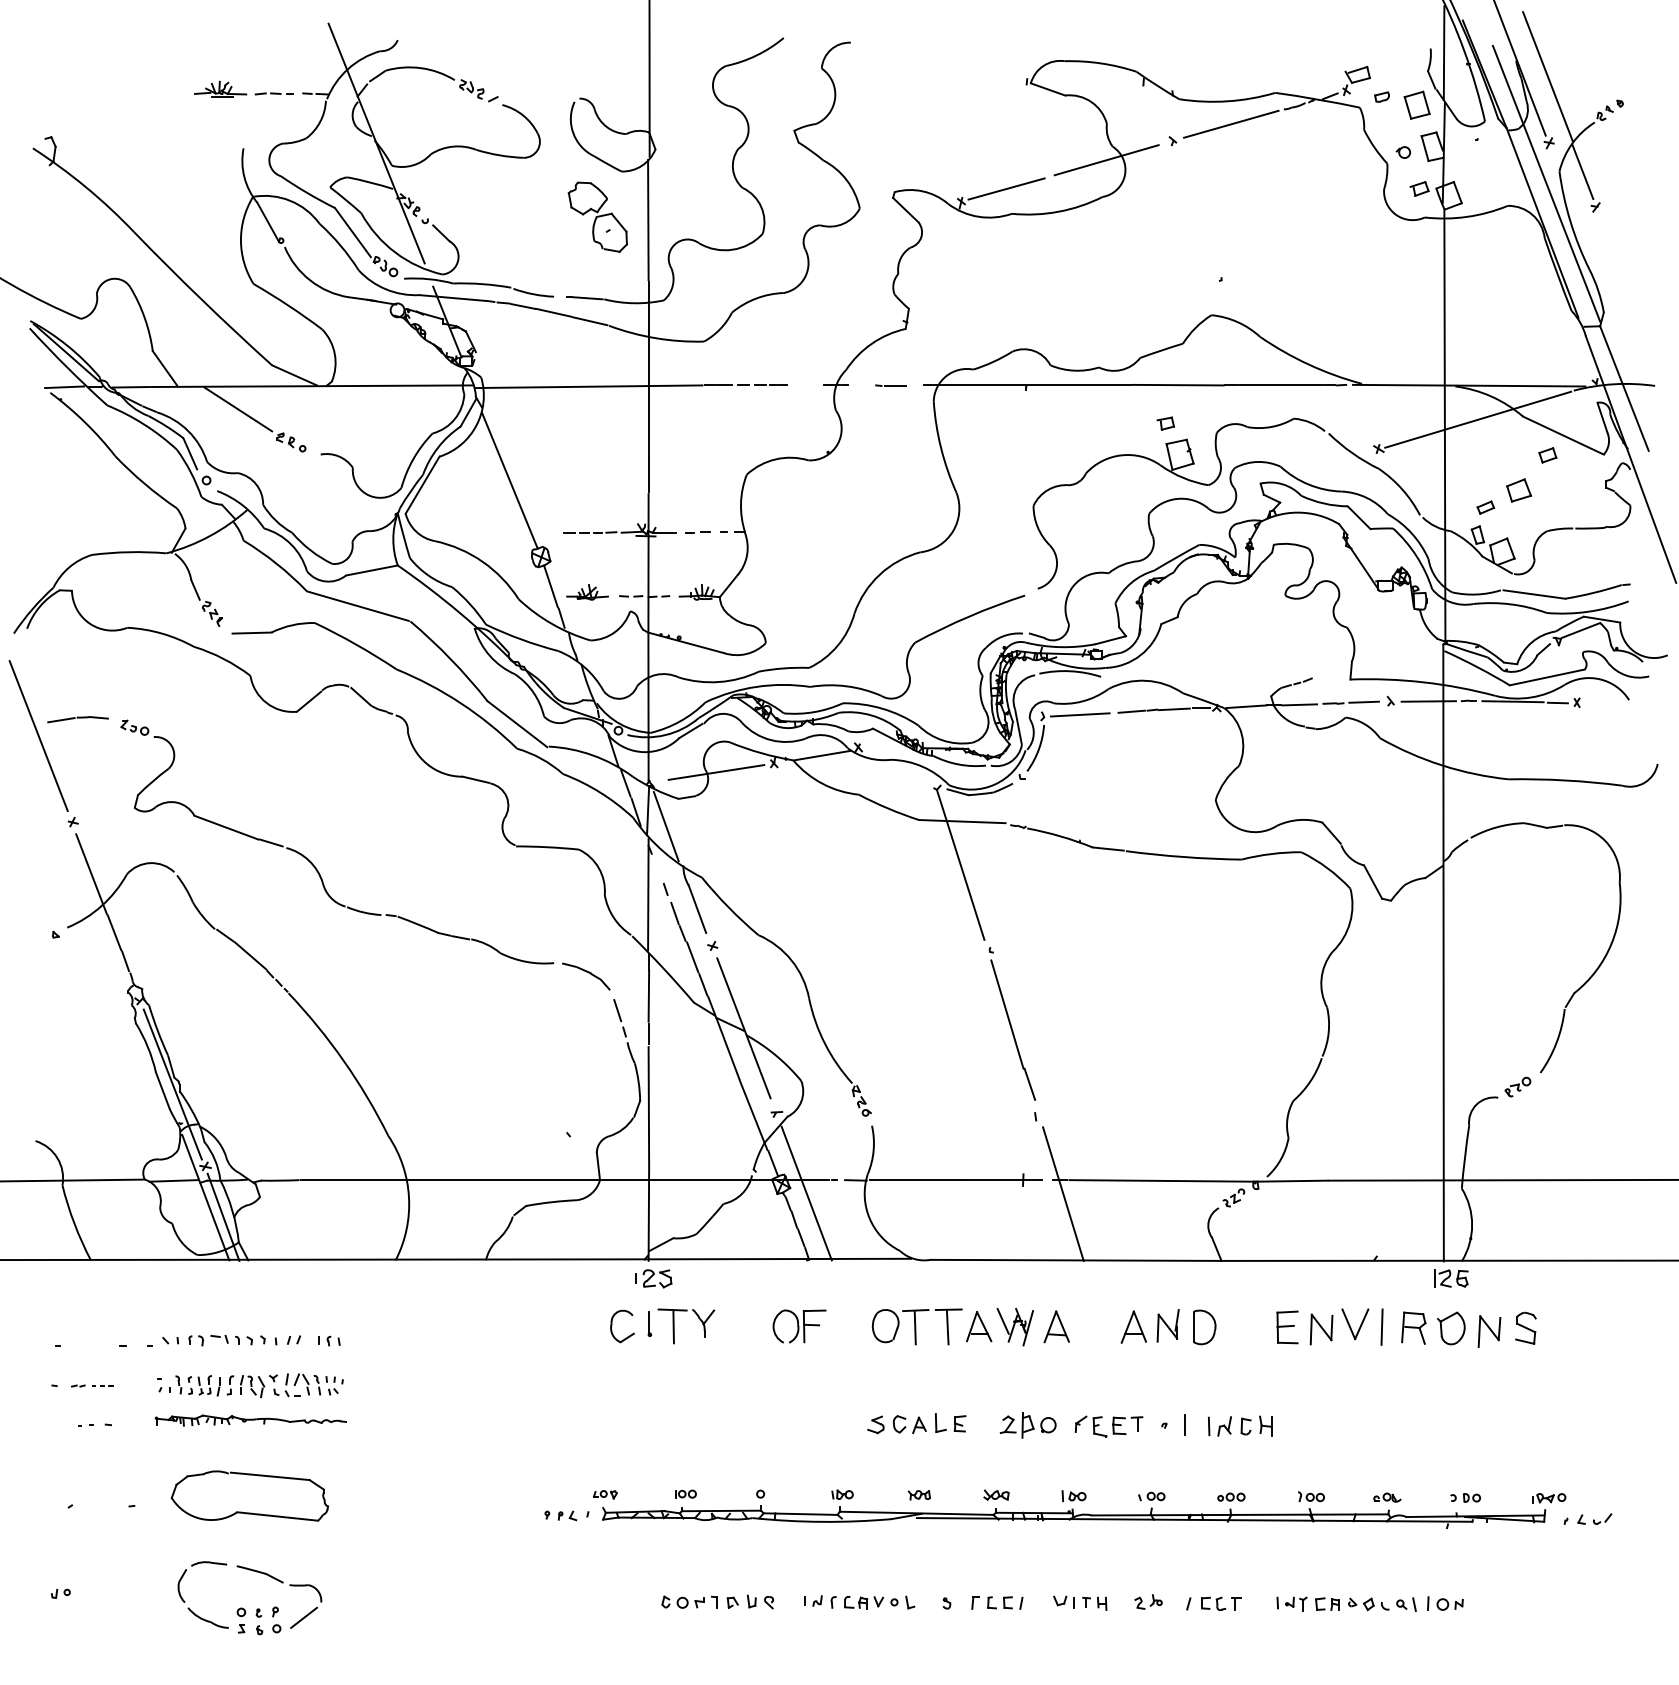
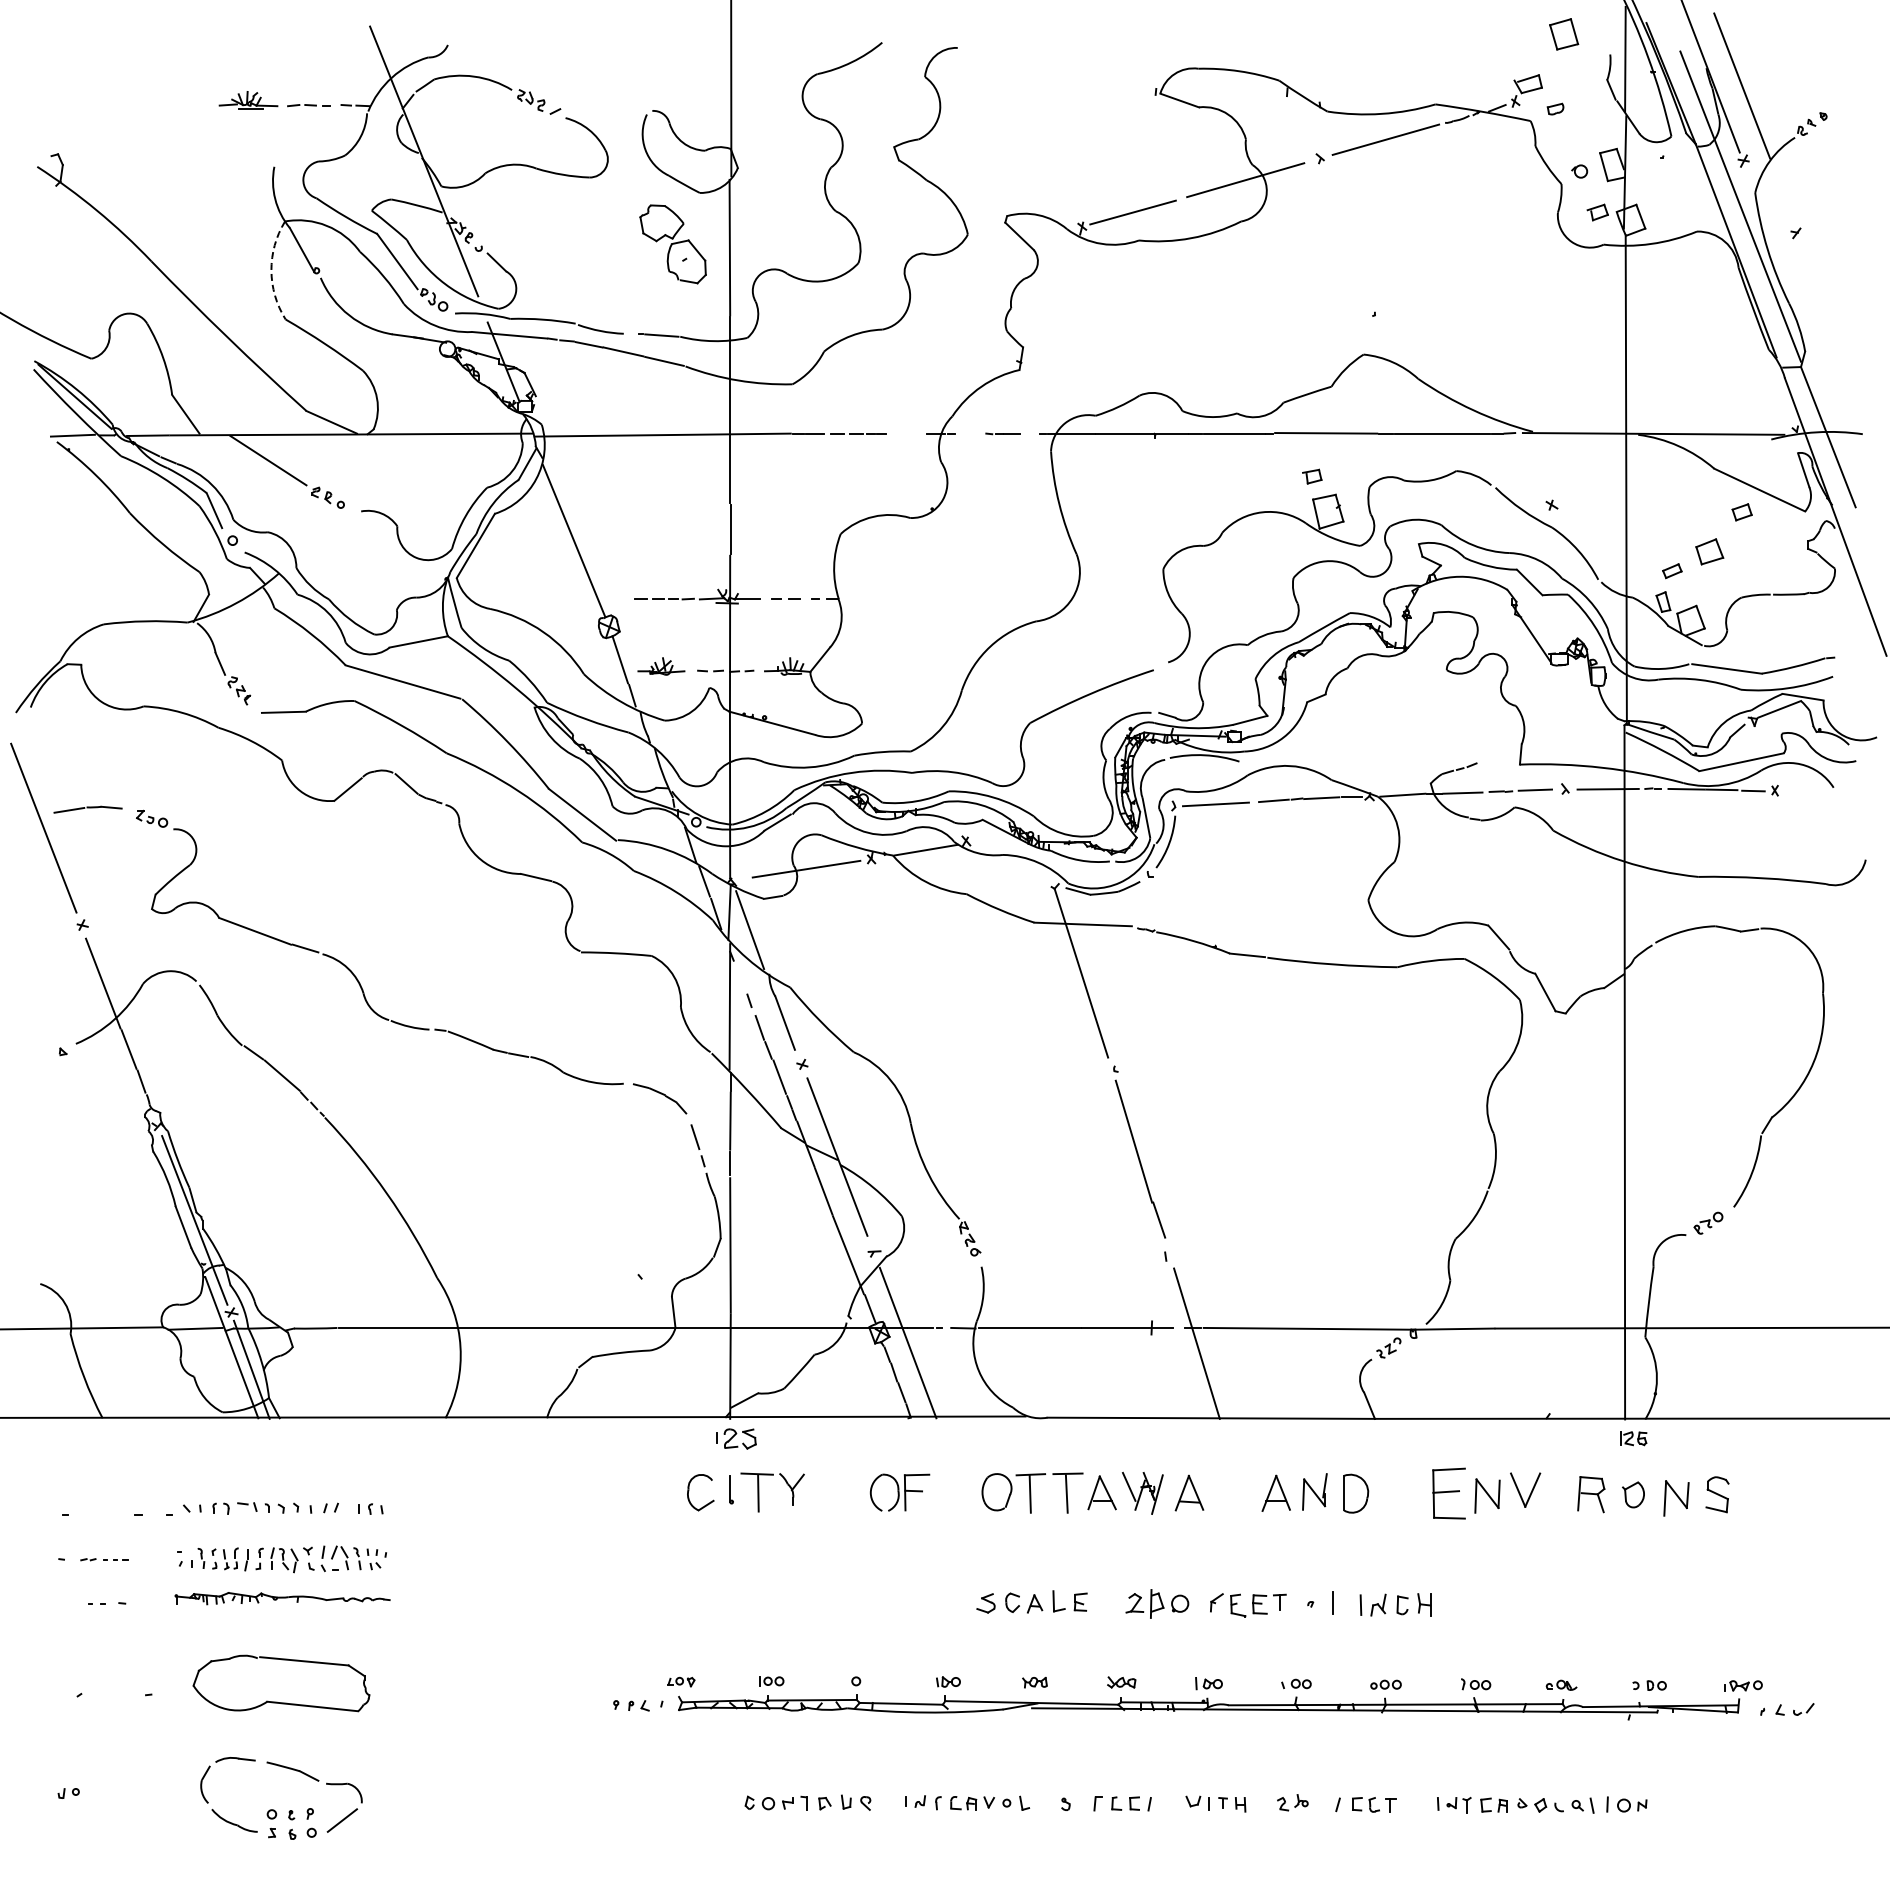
part: (1417, 105) -> (1564, 34), moved
line: (1582, 171) -> (1781, 192), removed
arc: (241, 240) -> (271, 270), solid -> dashed
line: (1477, 419) -> (1663, 471), removed
part: (1451, 1278) -> (1633, 1438), size x0.7
part: (1287, 1327) -> (1449, 1493), size x1.4
line: (1381, 1327) -> (1555, 1493), removed
part: (1451, 1328) -> (1633, 1494), size x0.7

